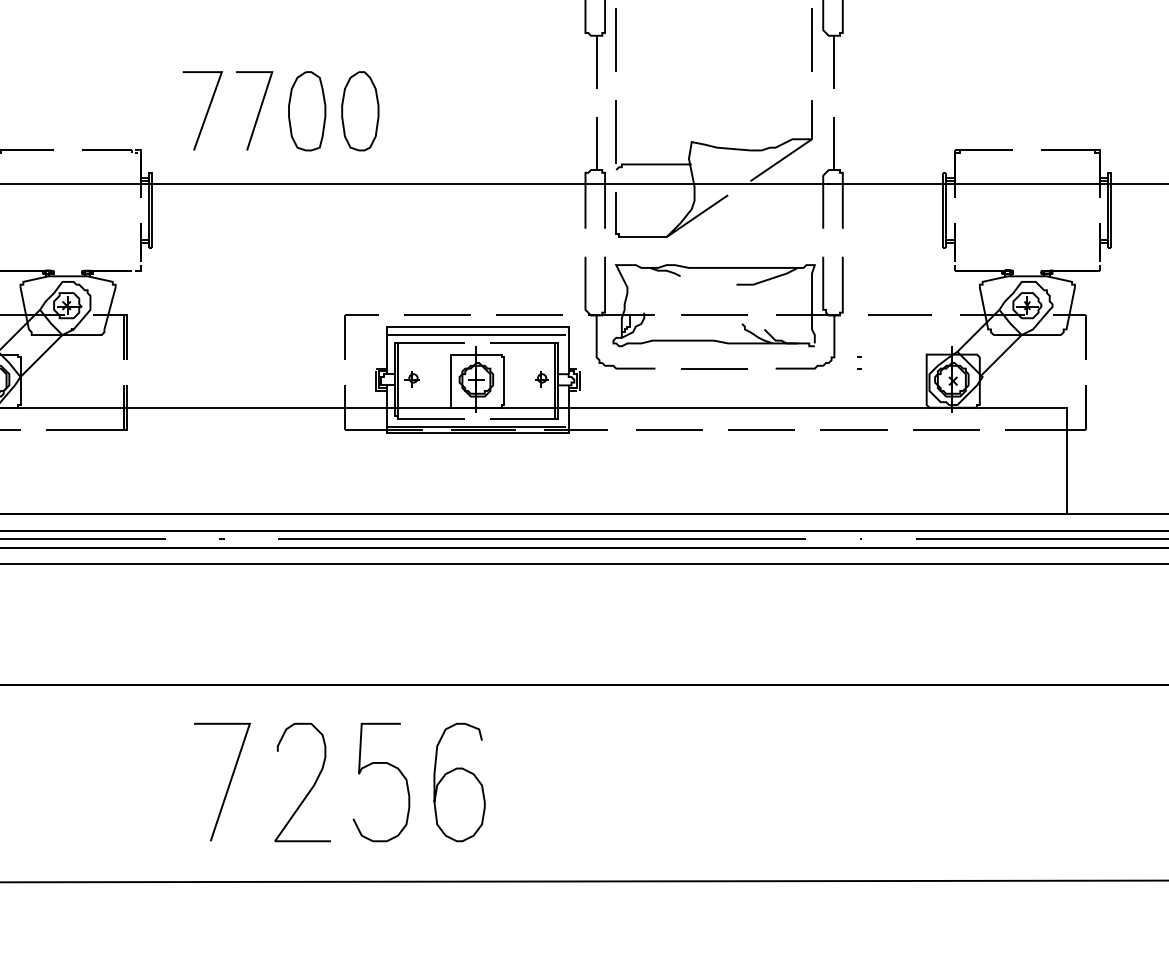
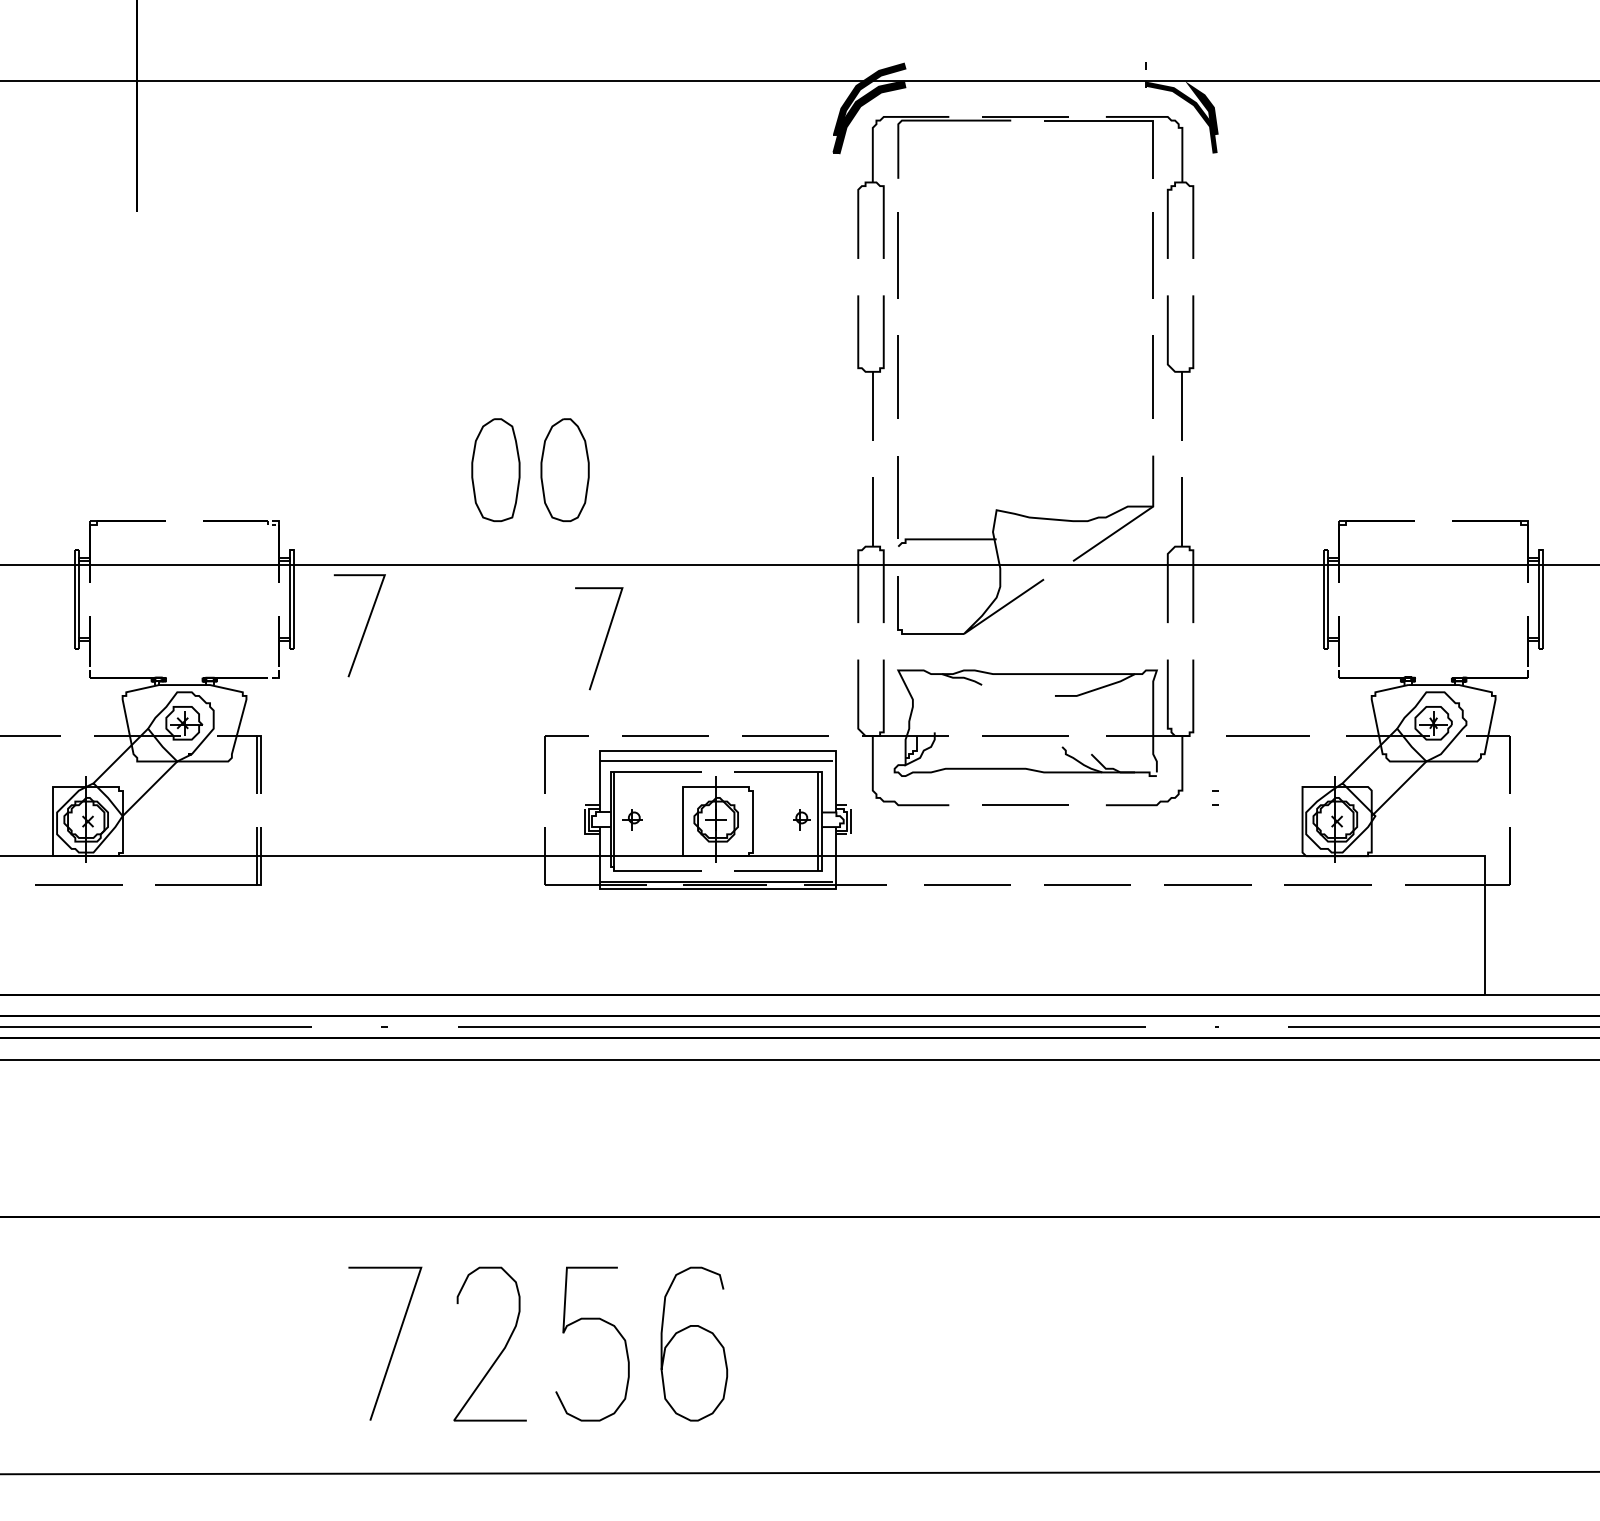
line: (258, 112) -> (604, 640), moved
line: (206, 113) -> (364, 628), moved

